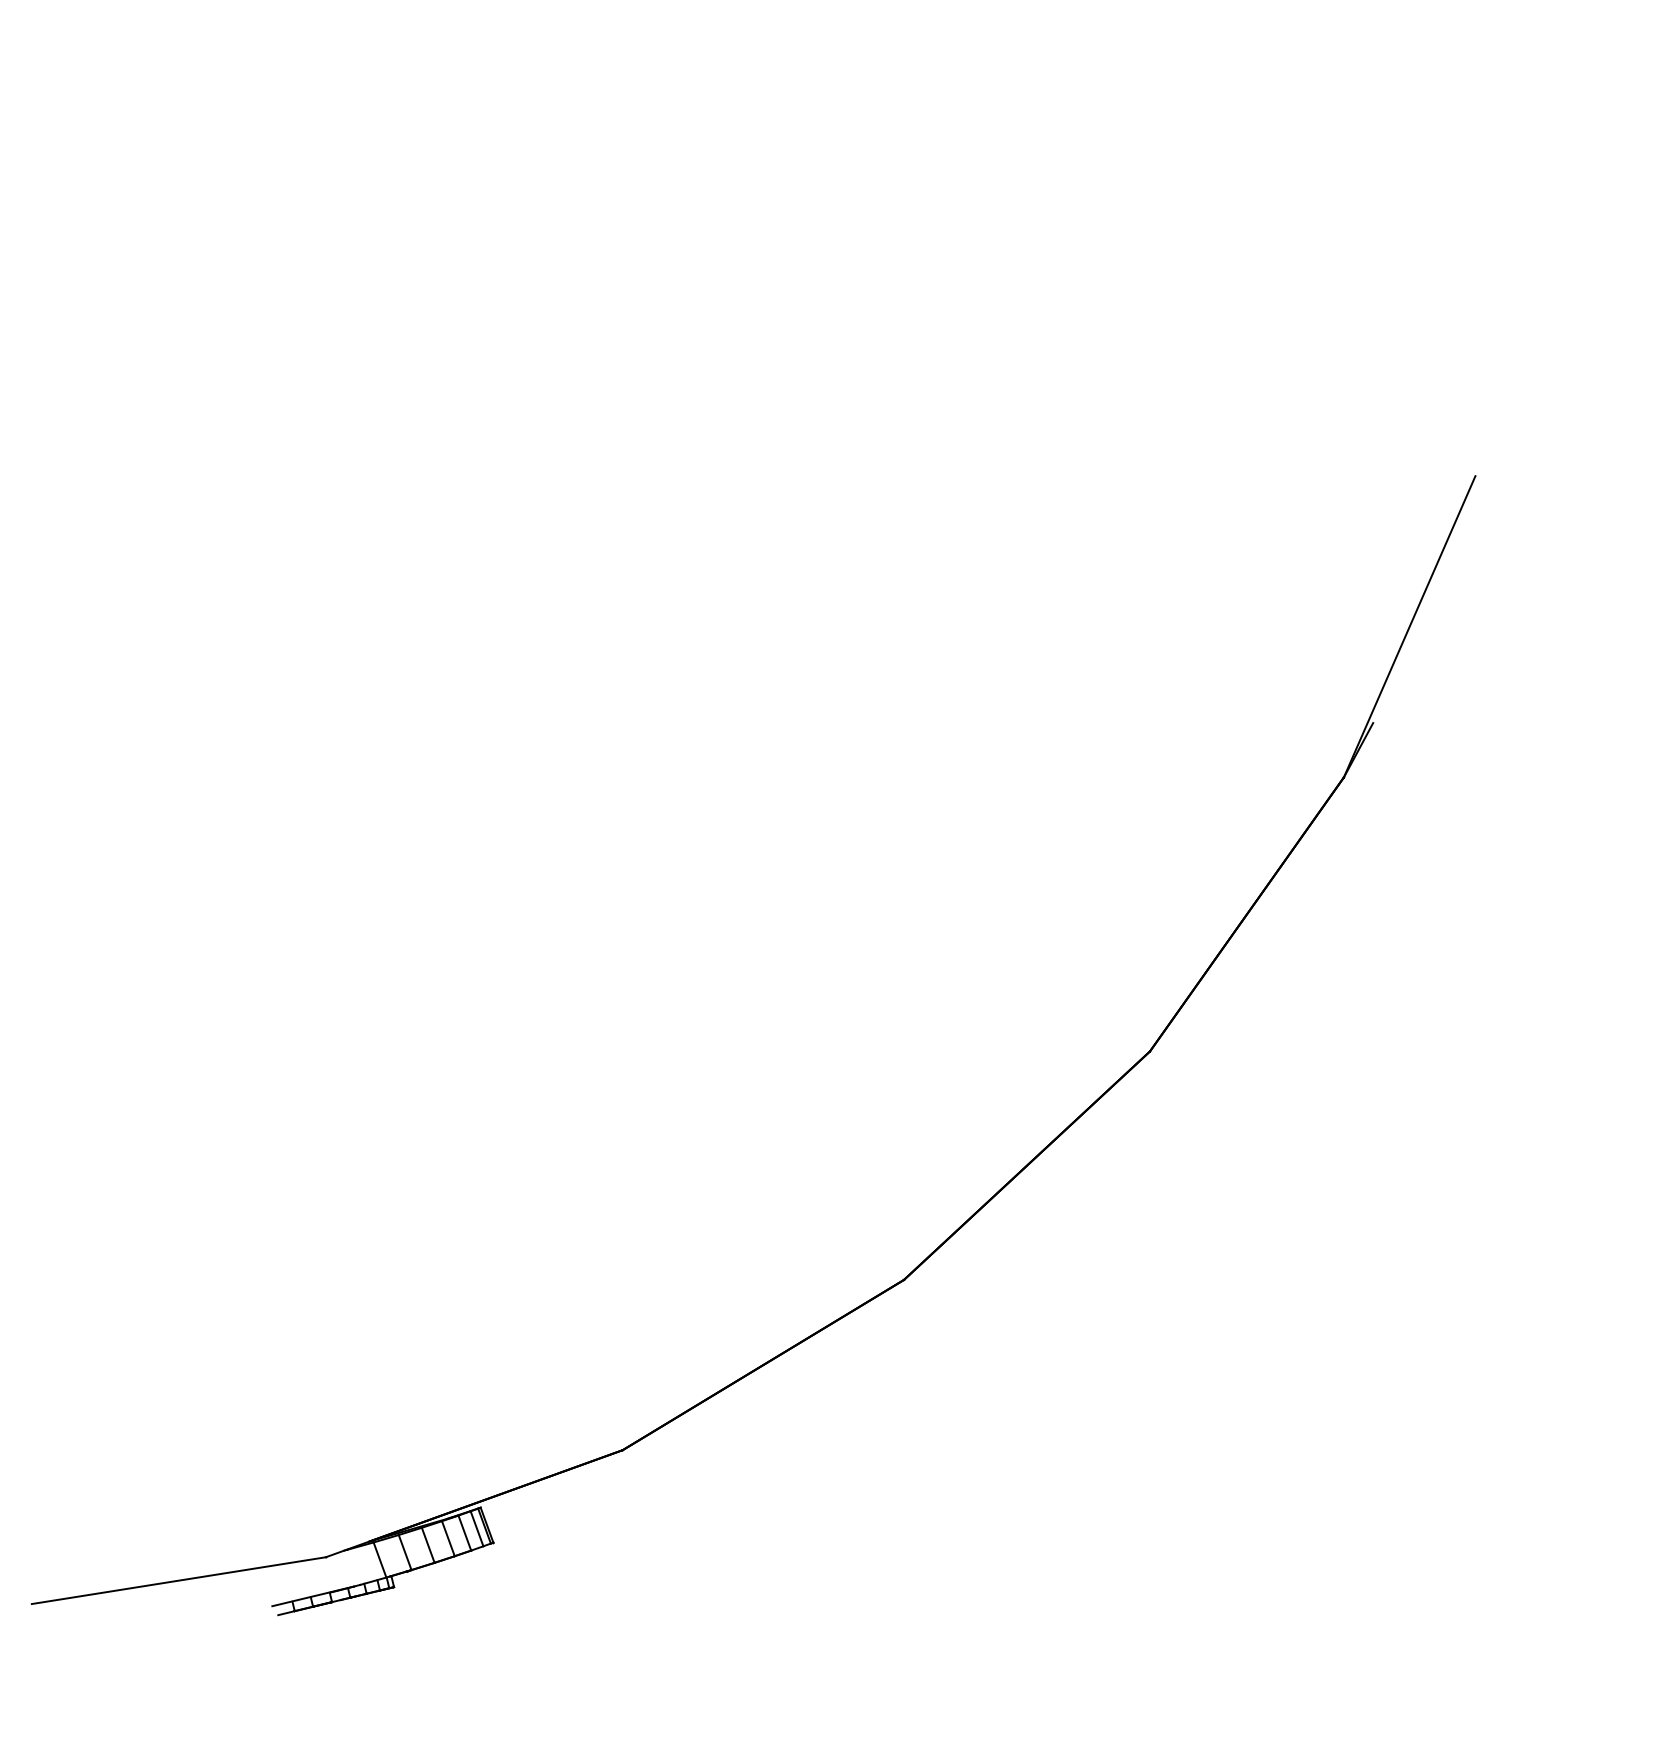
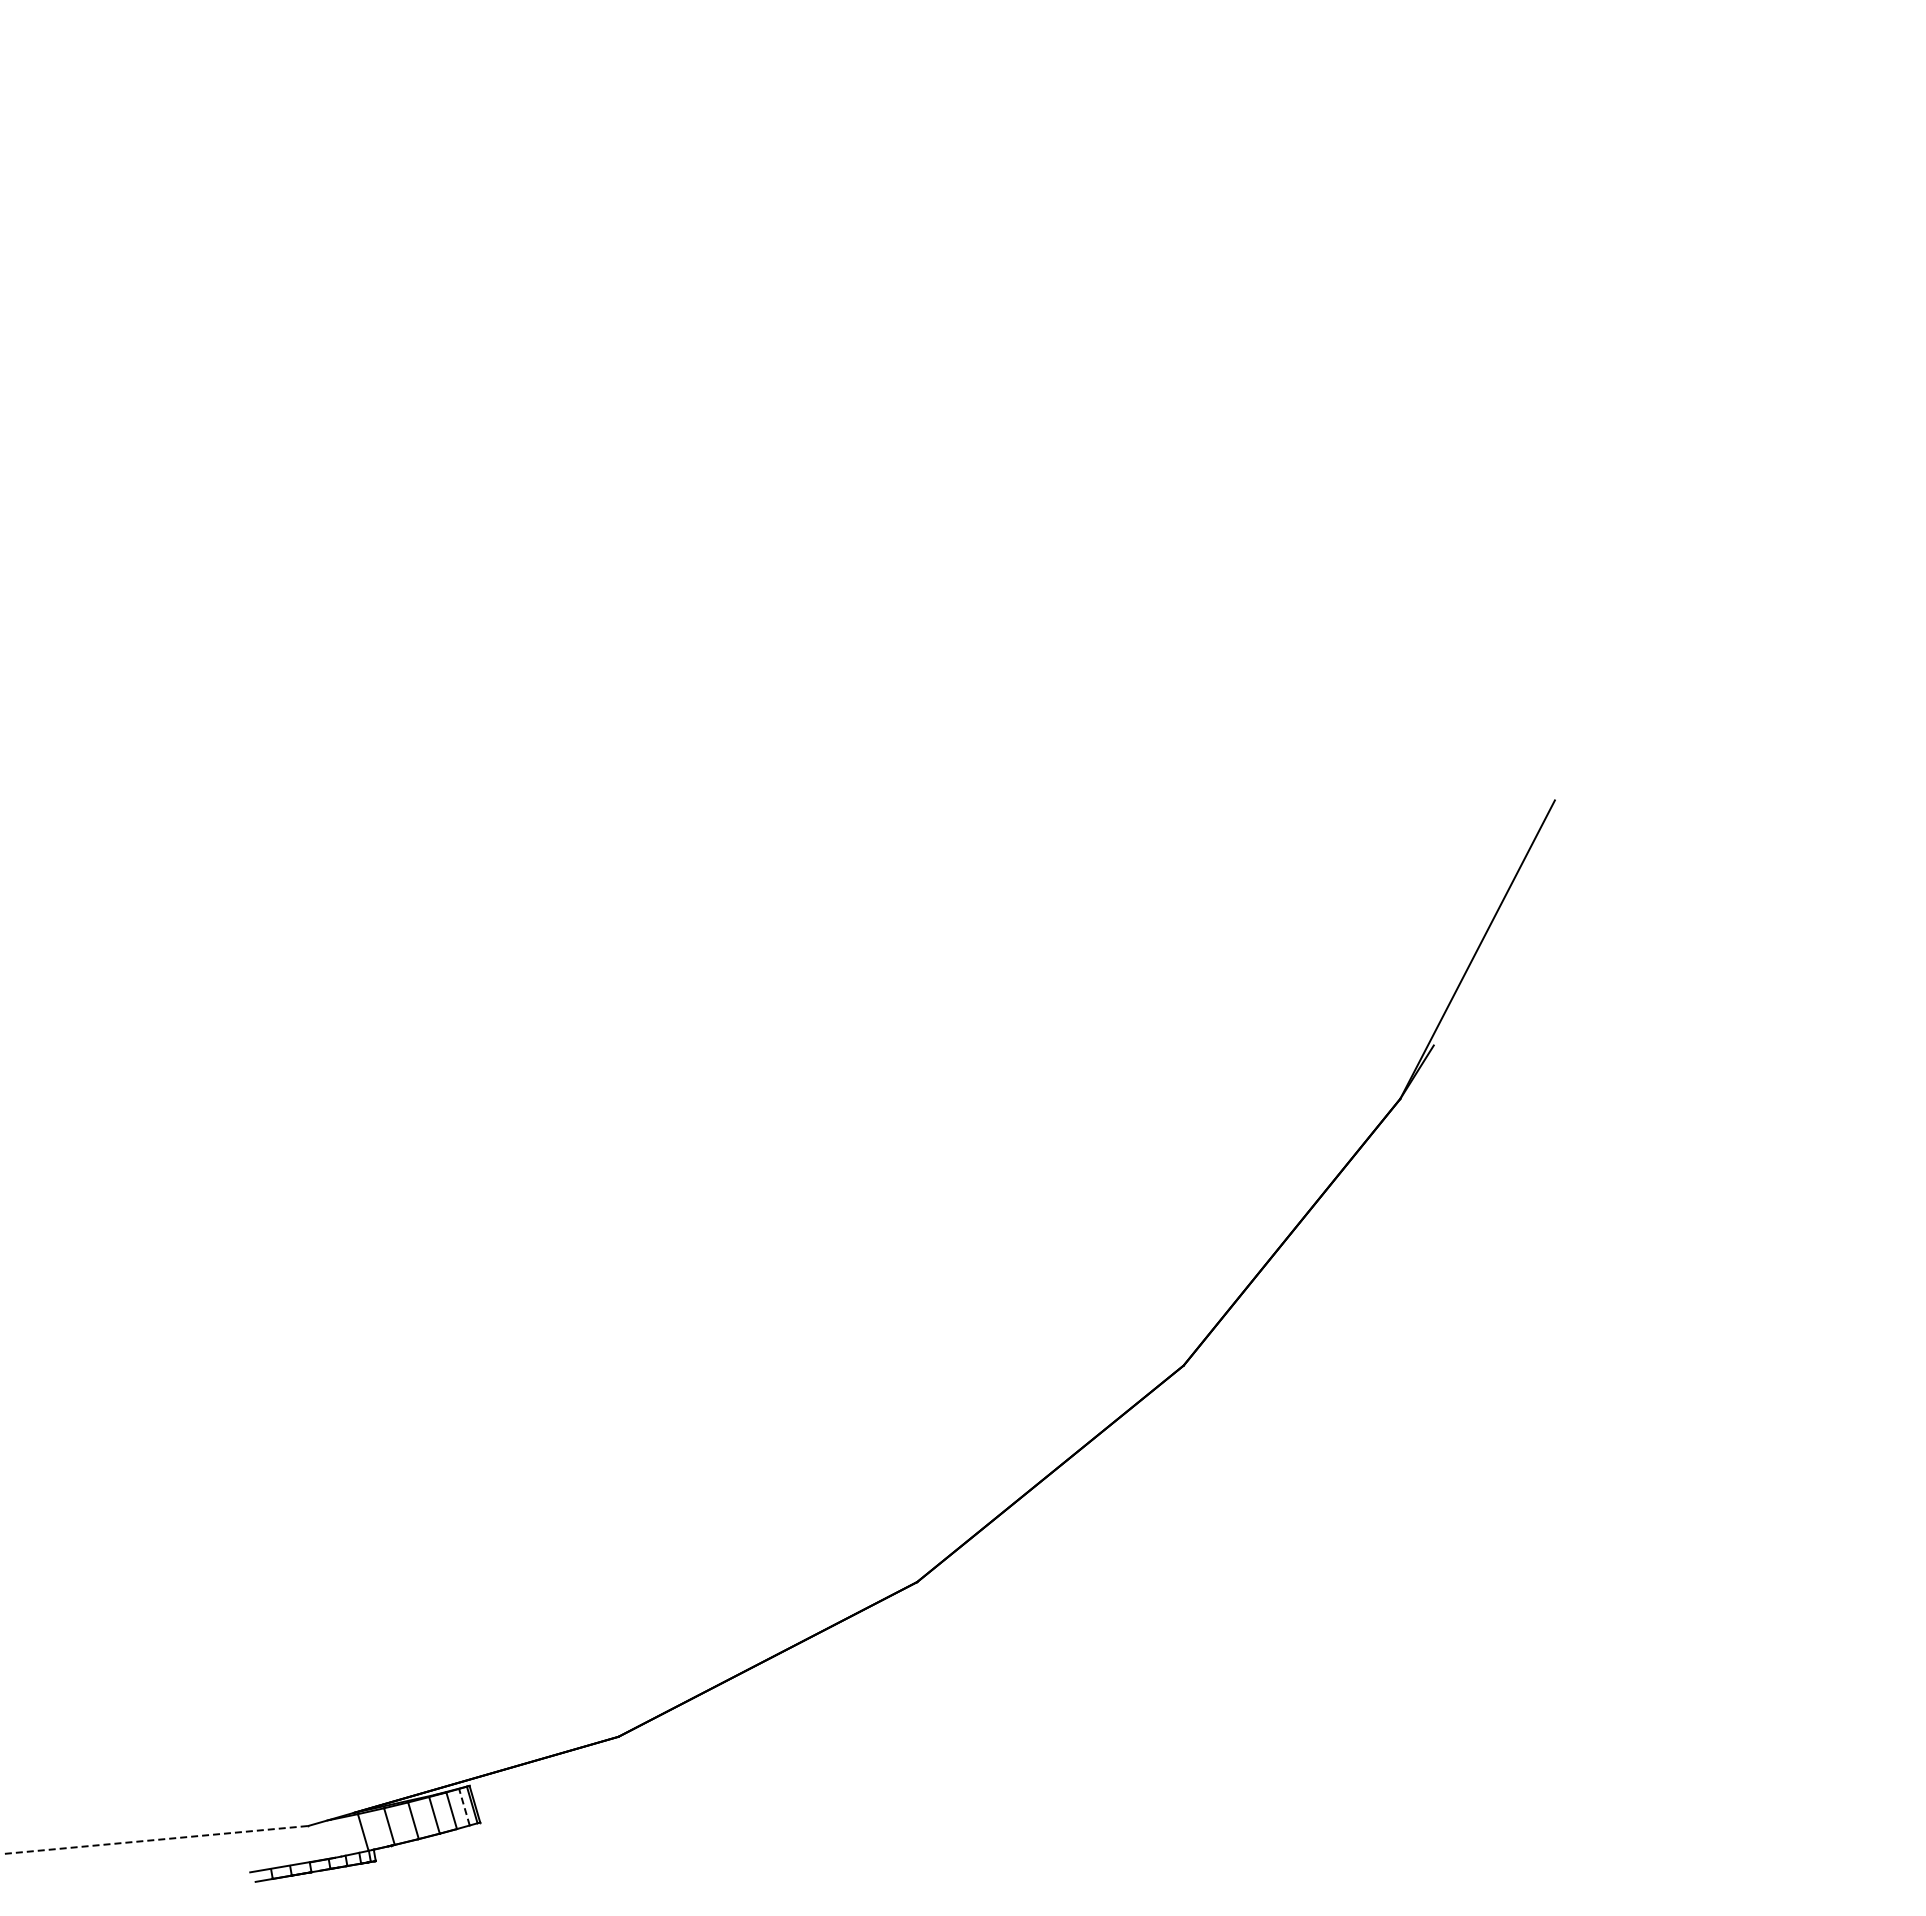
line: (477, 1528) -> (464, 1806), solid -> dashed
line: (179, 1580) -> (157, 1839), solid -> dashed

